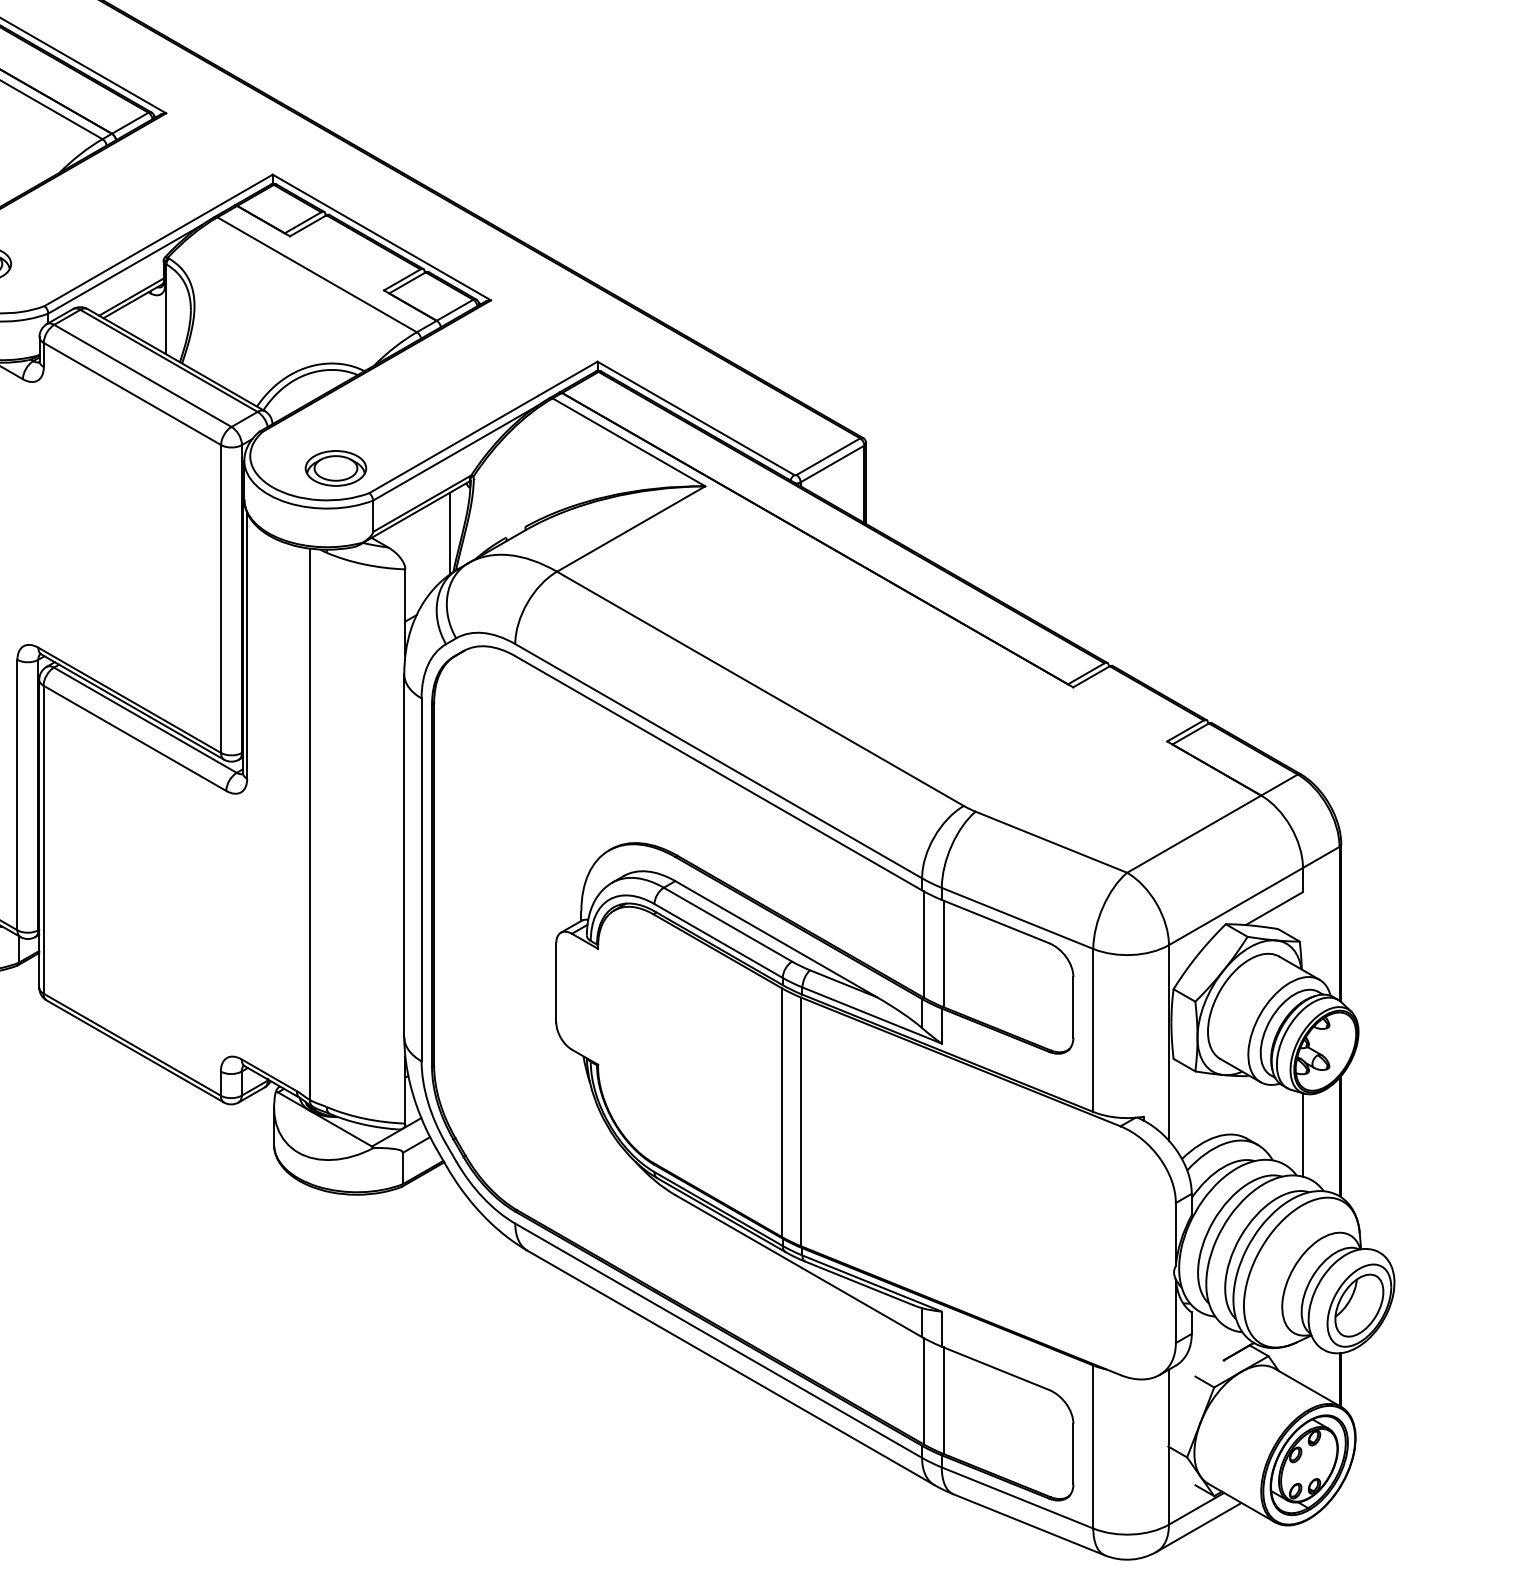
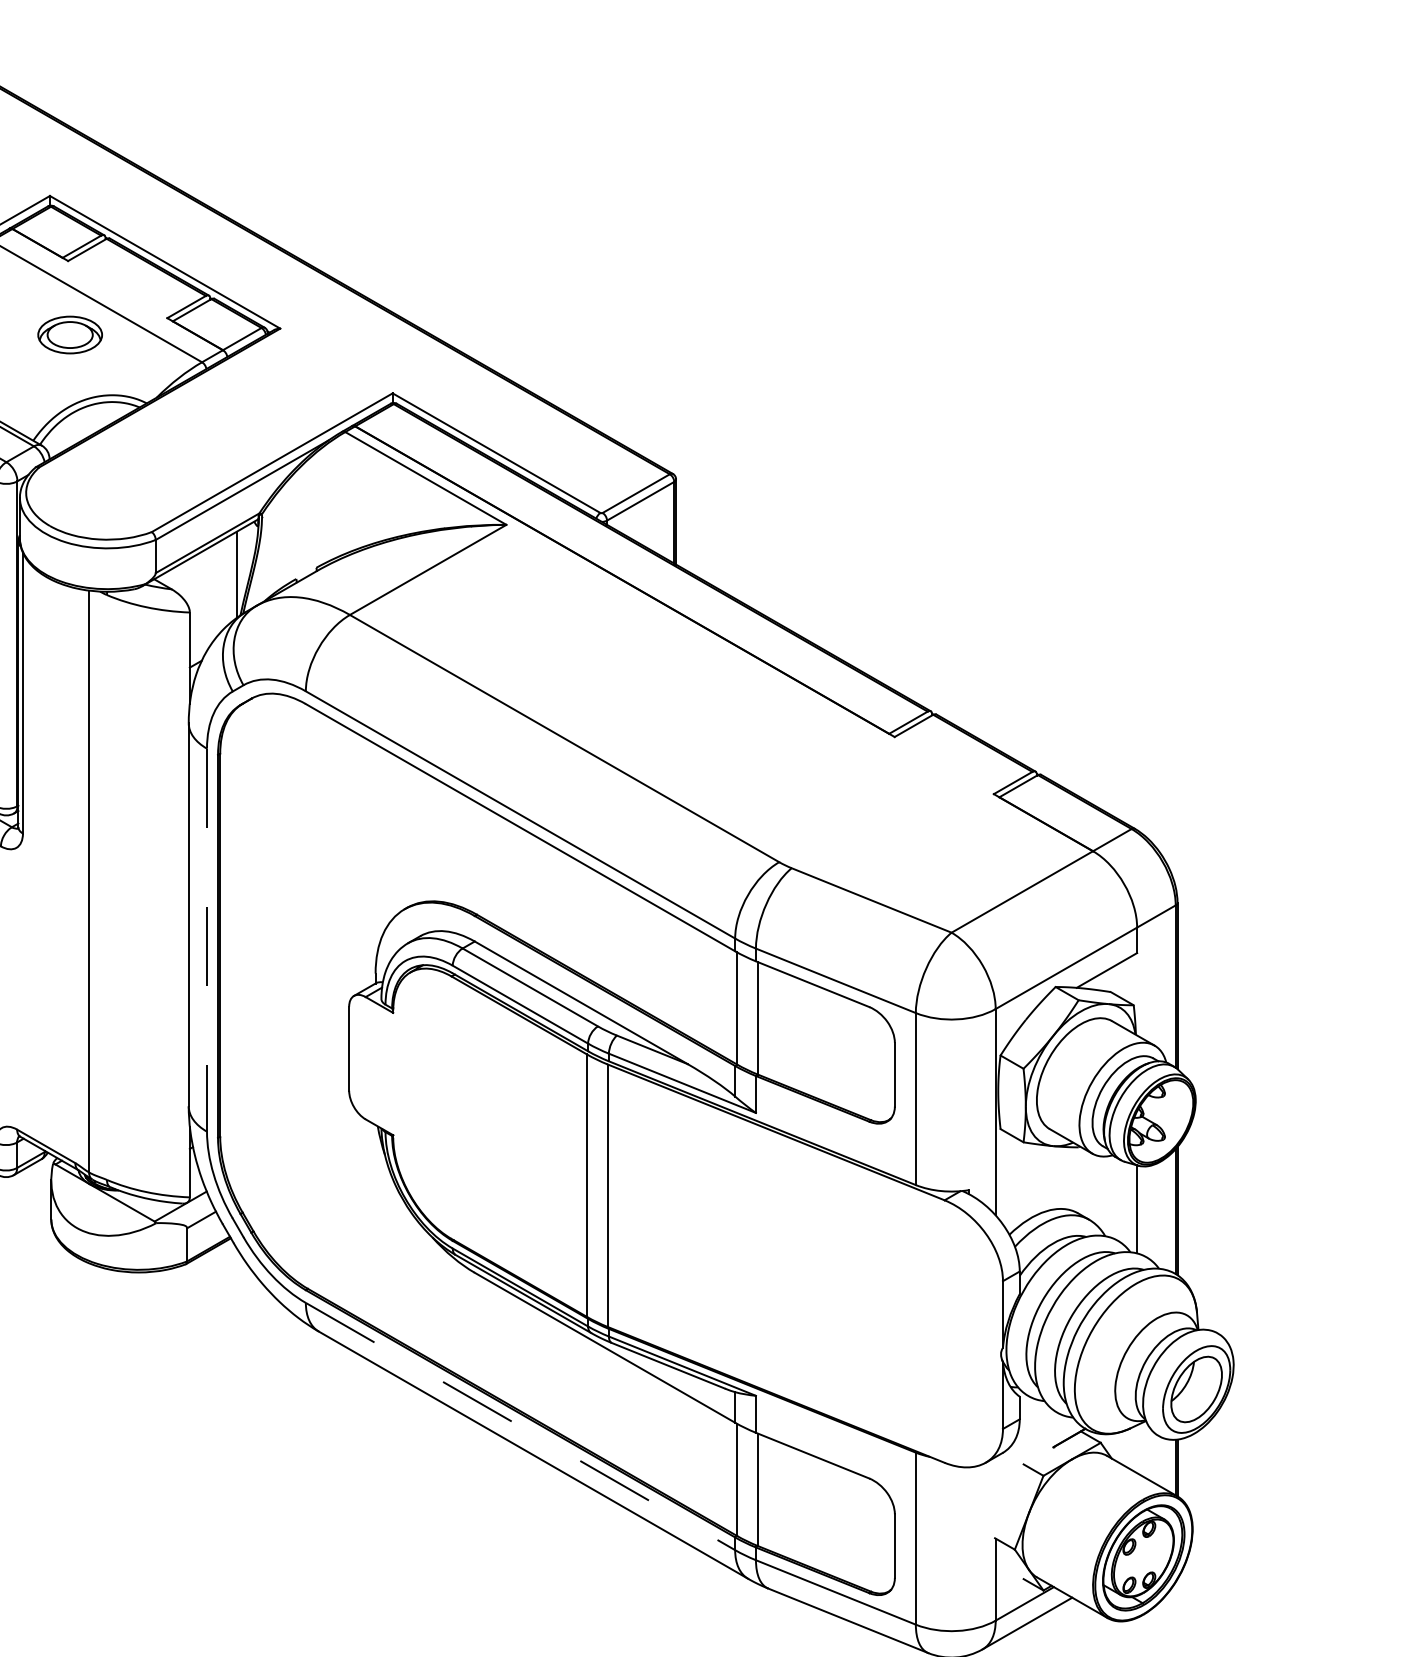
part: (335, 468) -> (69, 335), moved
line: (421, 880) -> (206, 940), solid -> dashed
line: (718, 1340) -> (520, 1426), solid -> dashed
line: (1168, 1406) -> (995, 1495), removed

